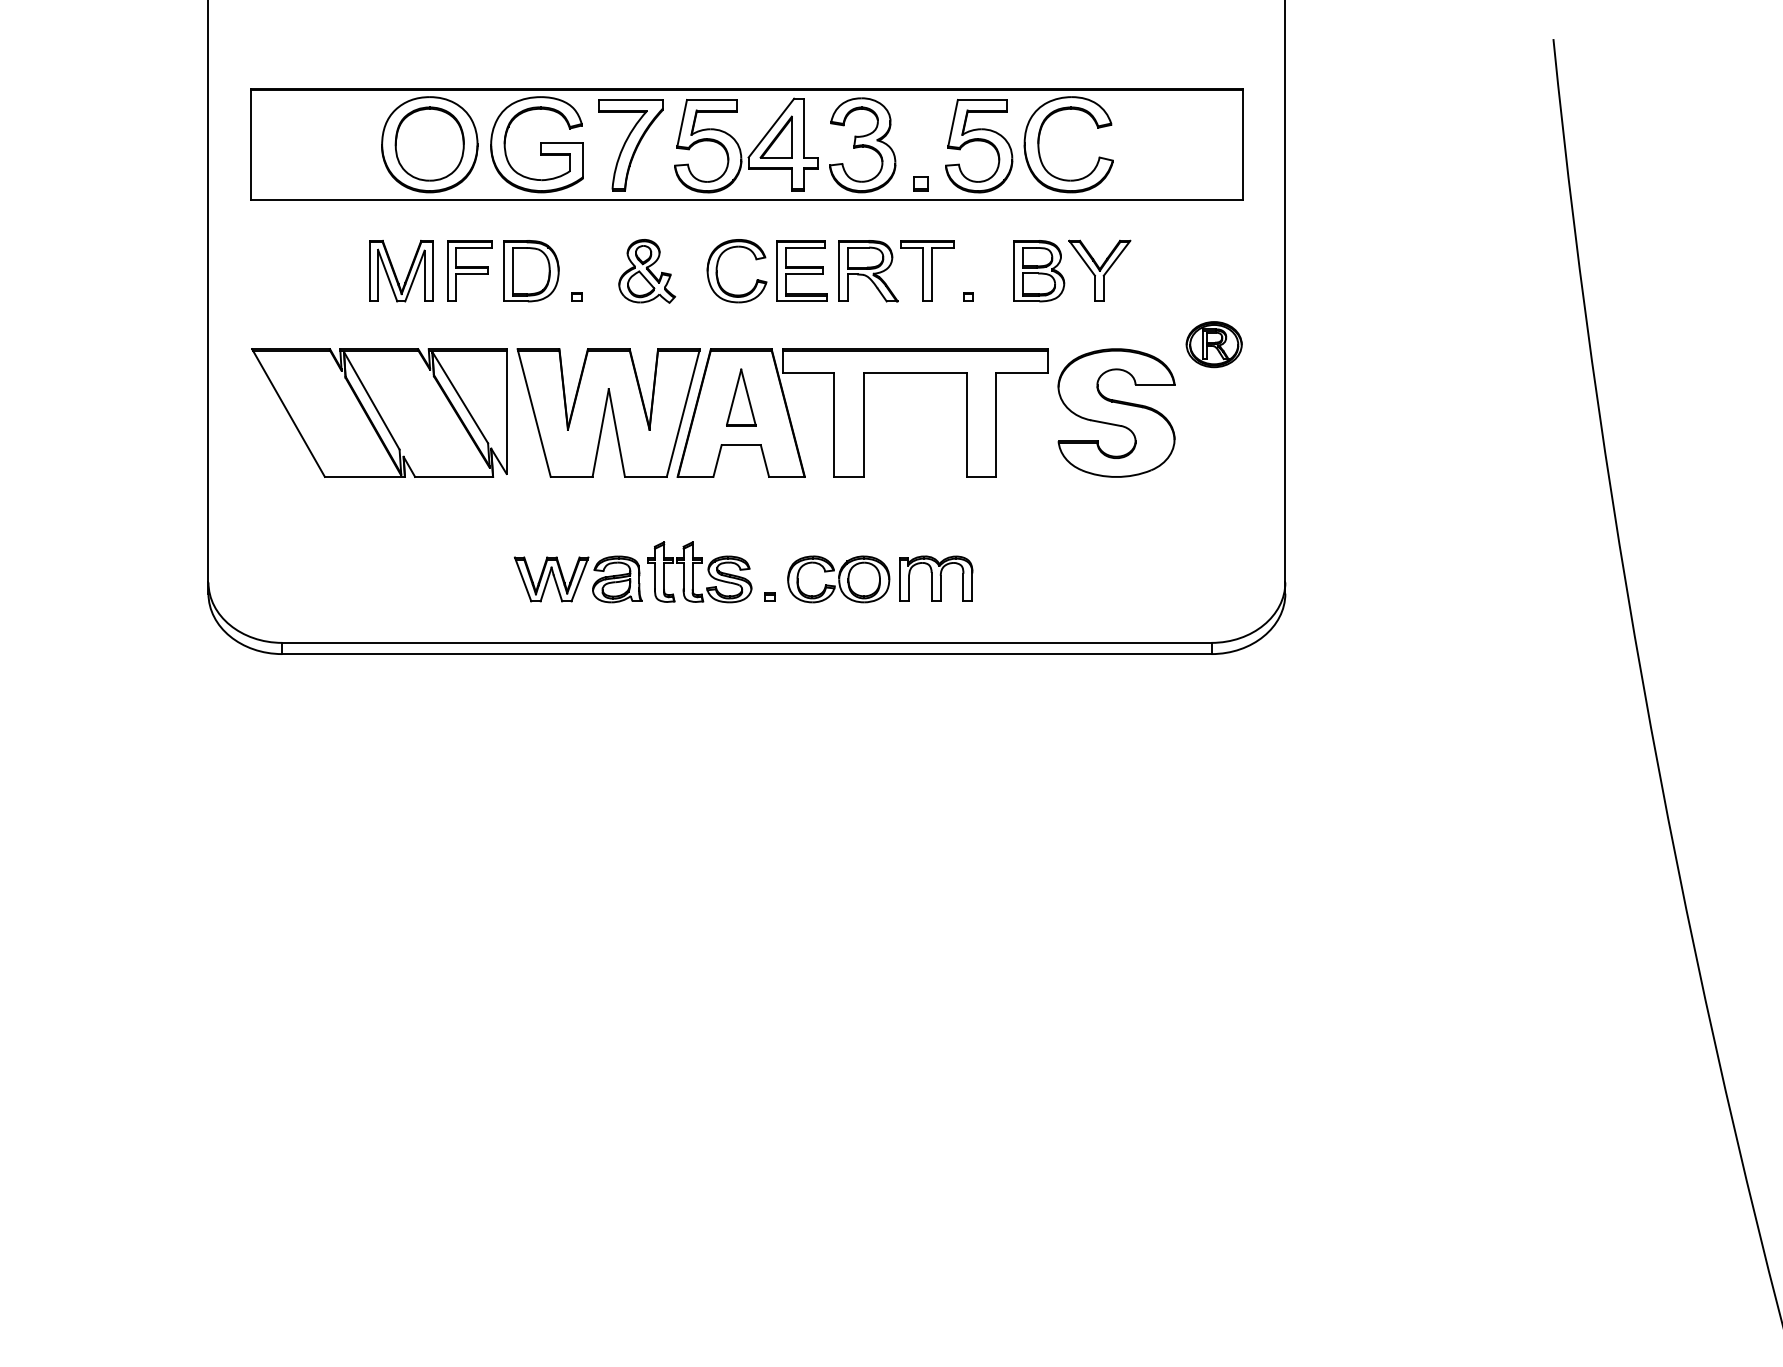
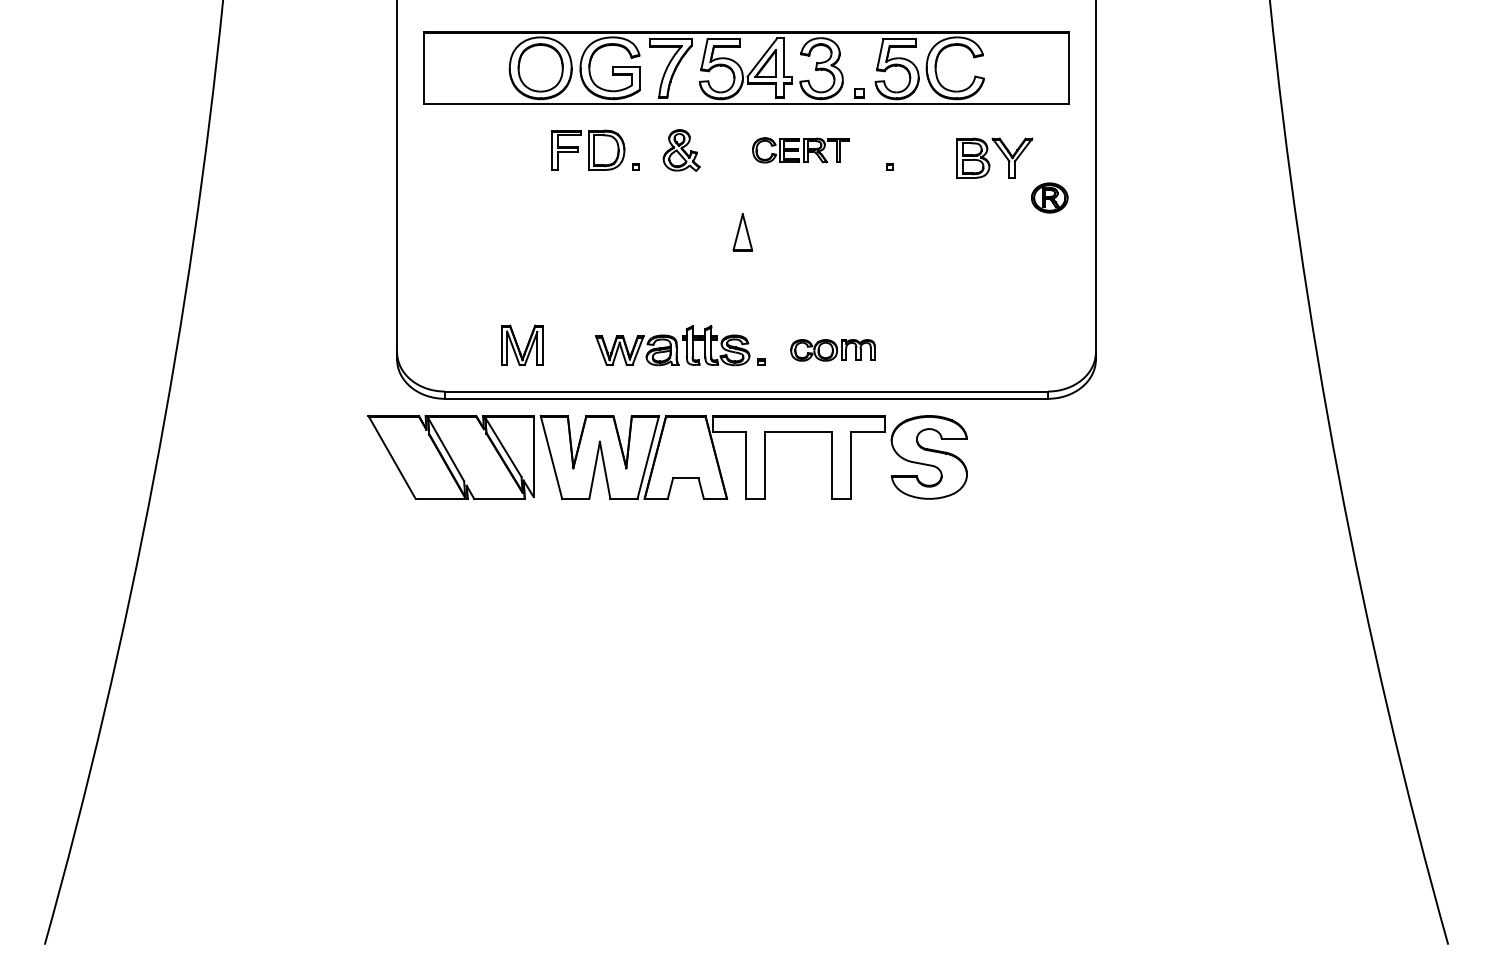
part: (401, 269) -> (522, 344), moved
part: (830, 271) -> (800, 150), size x0.6
part: (1064, 276) -> (989, 161), moved
part: (712, 411) -> (667, 456), moved
part: (879, 579) -> (832, 350), size x0.7

